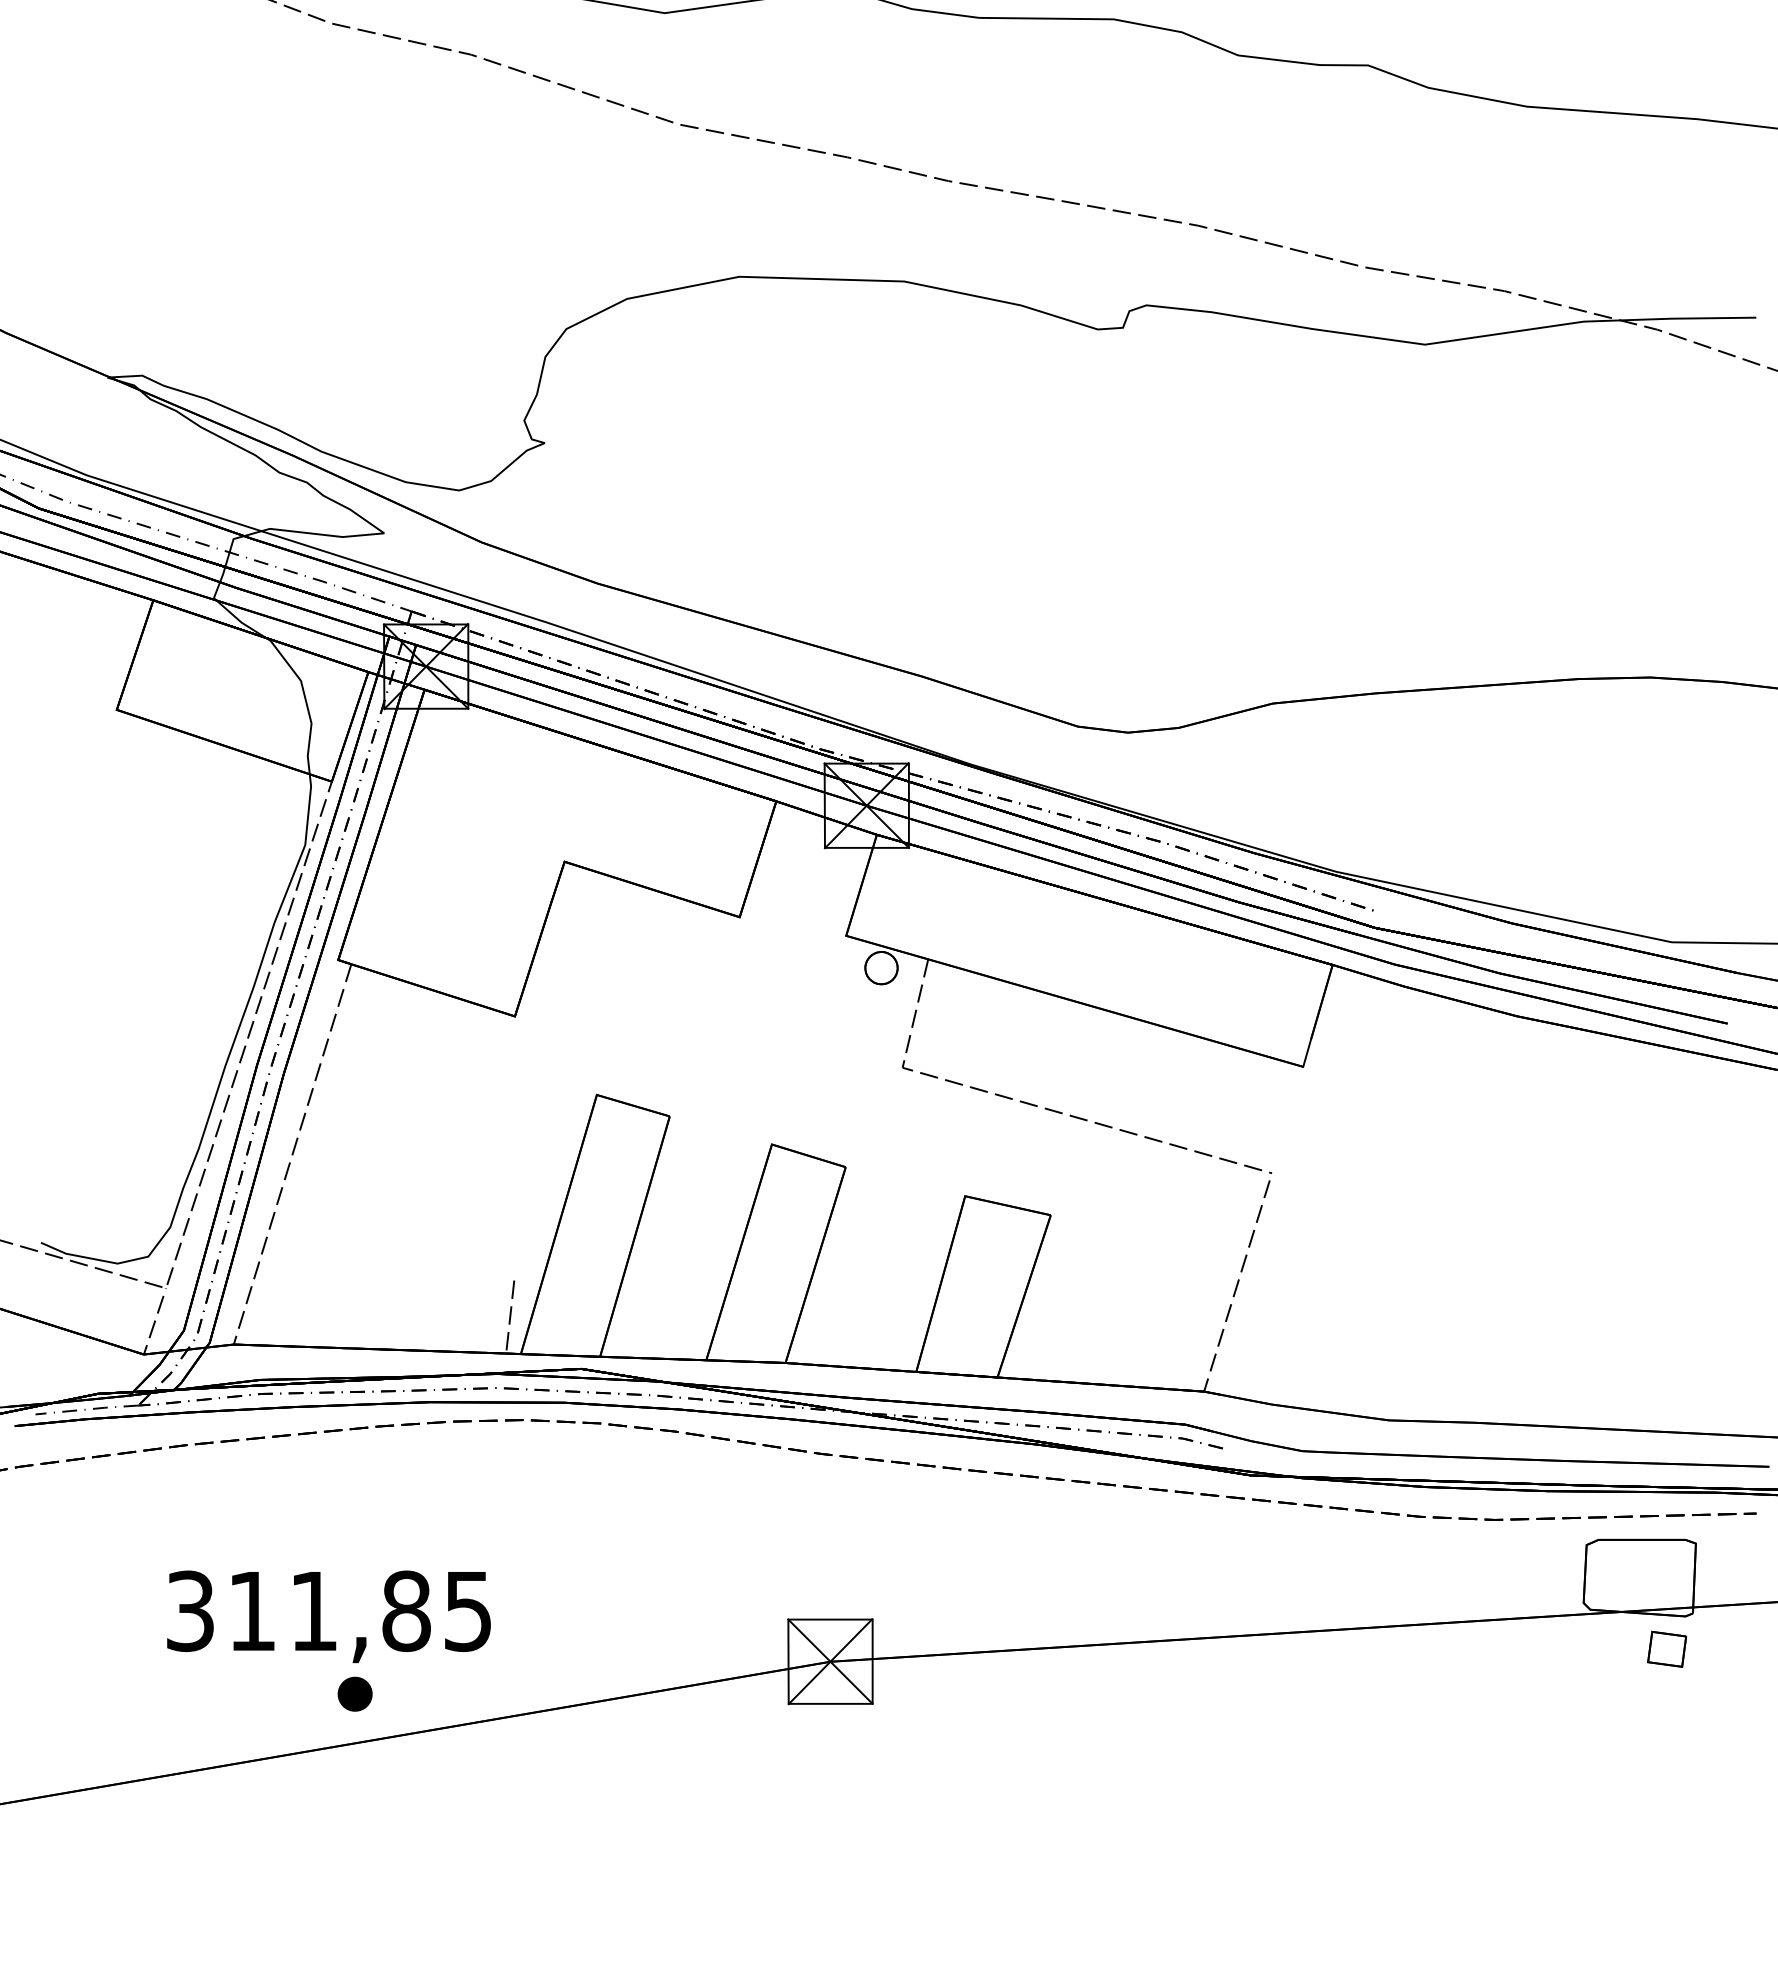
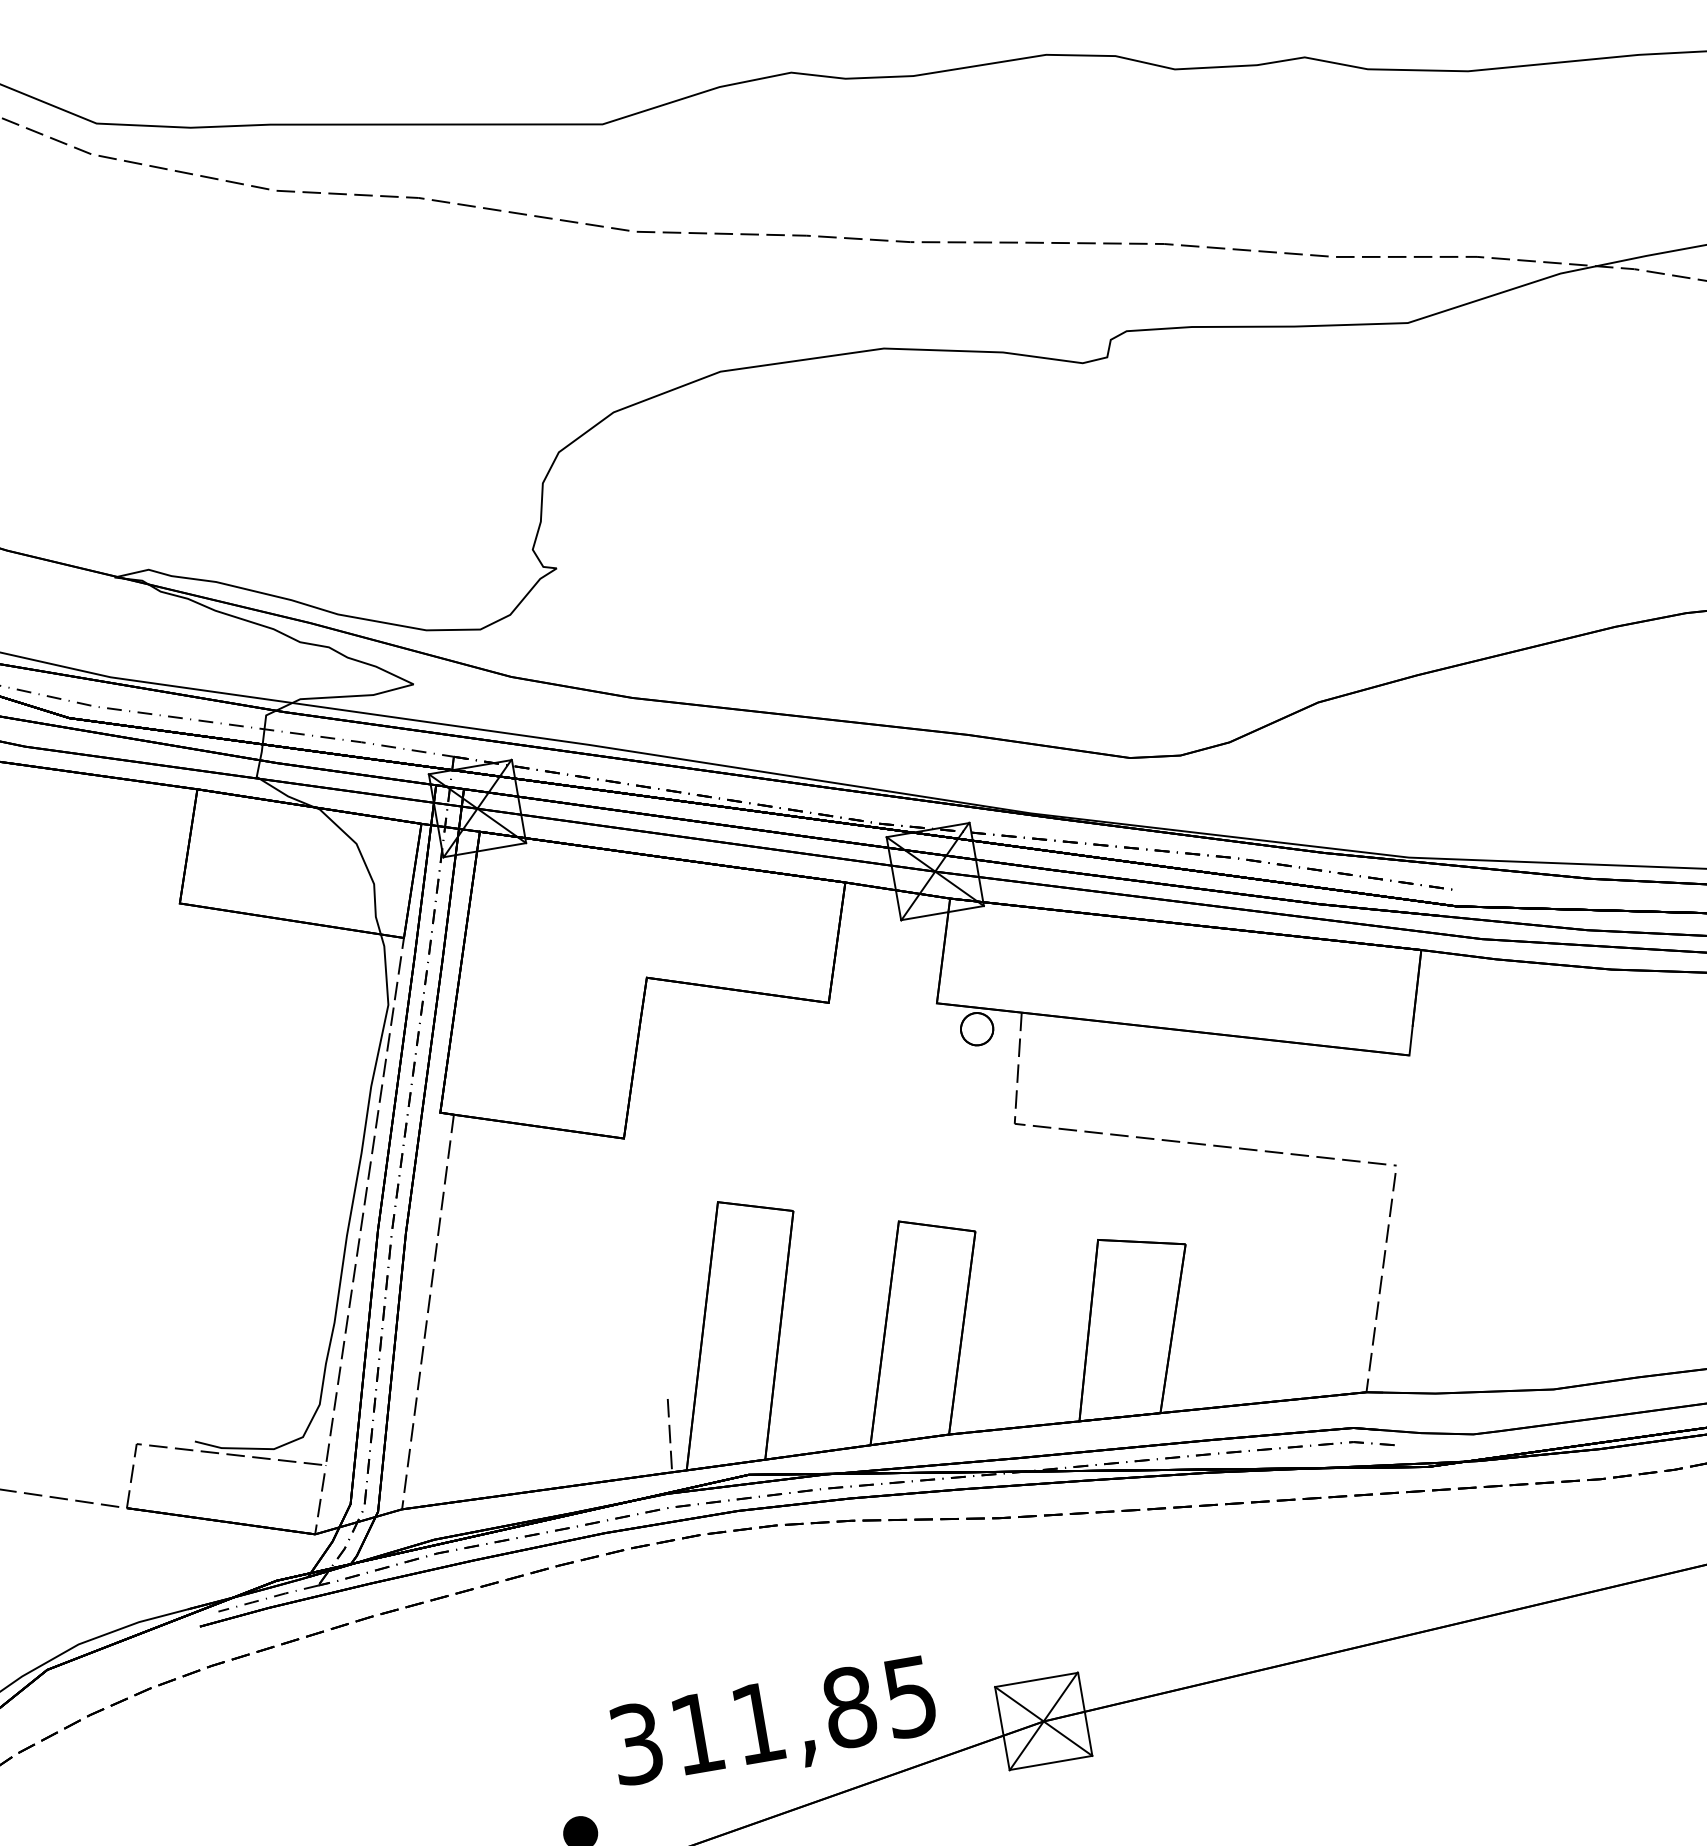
text: (328, 1616) -> (773, 1725), moved

